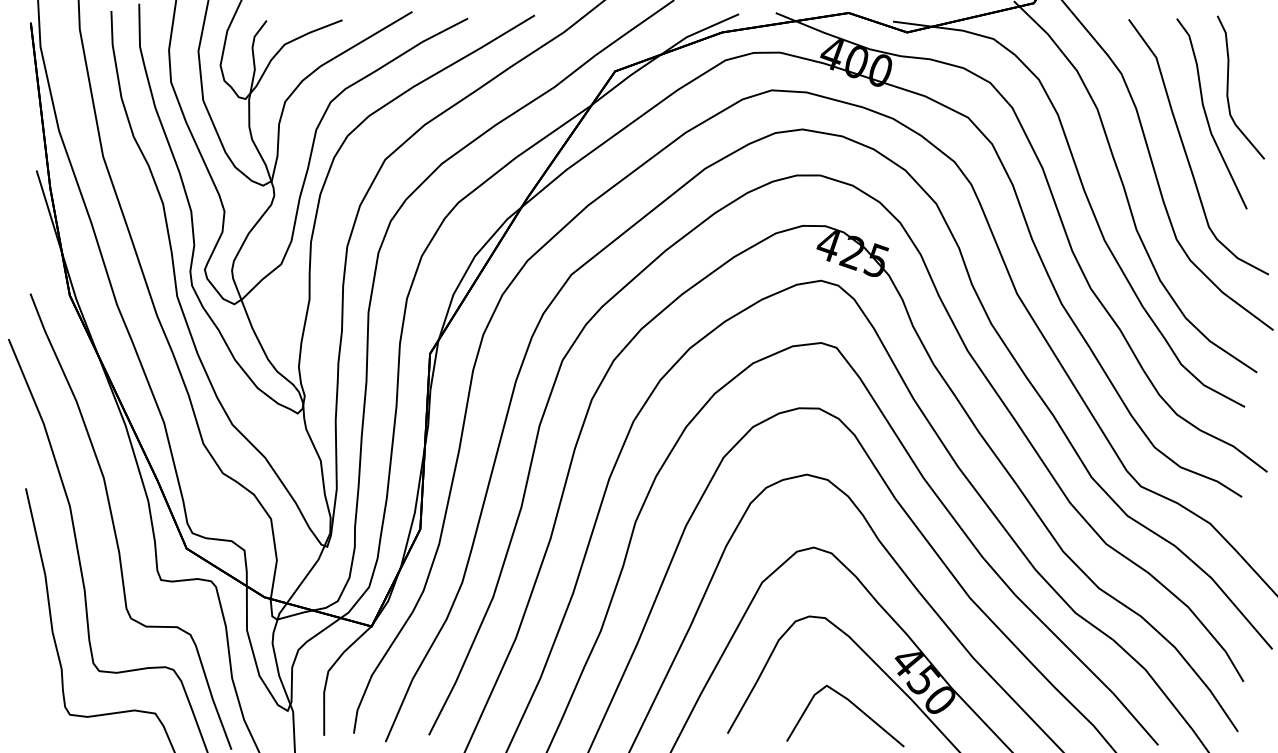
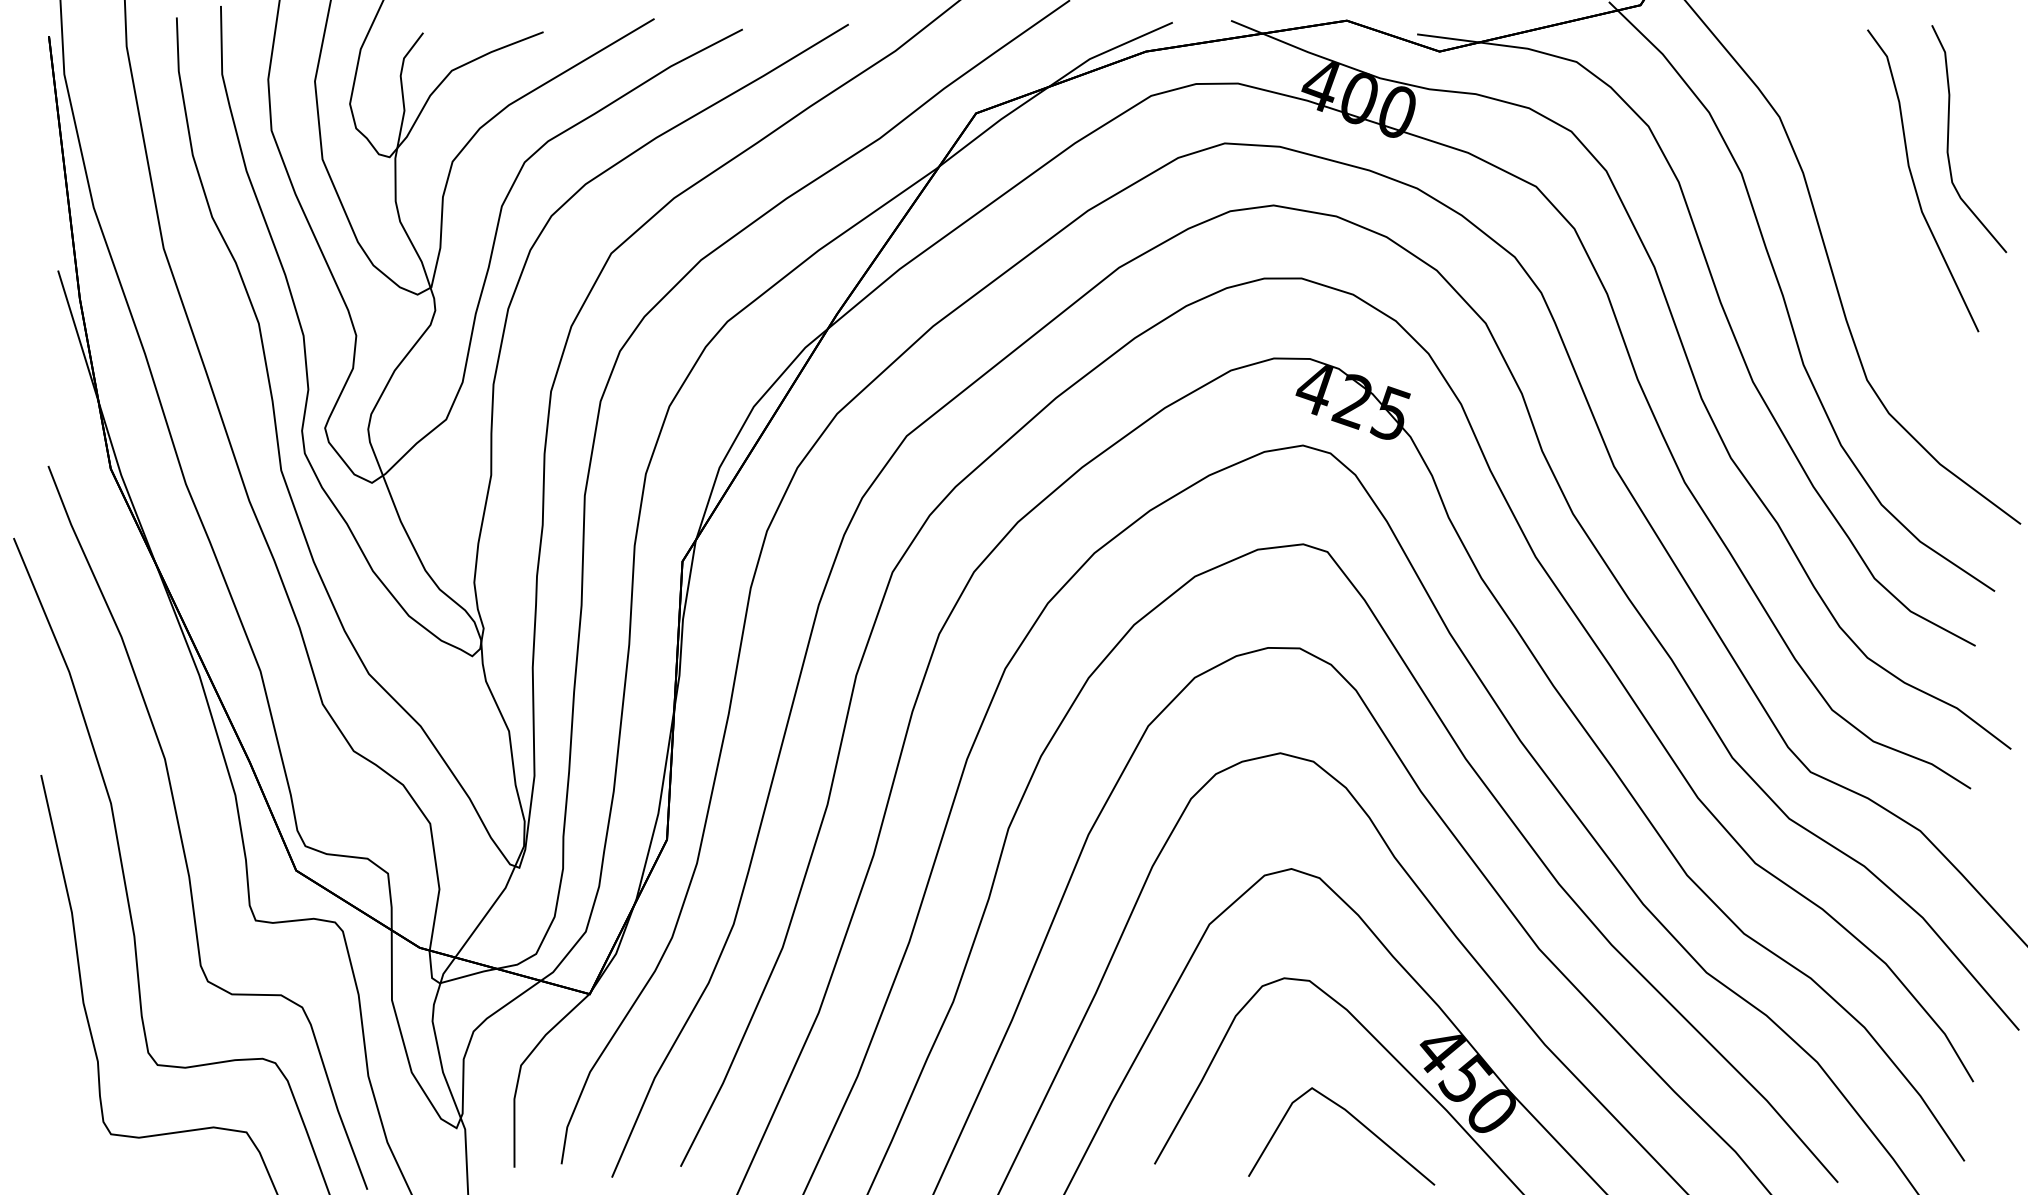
curve: (1186, 151) -> (1882, 240), removed

